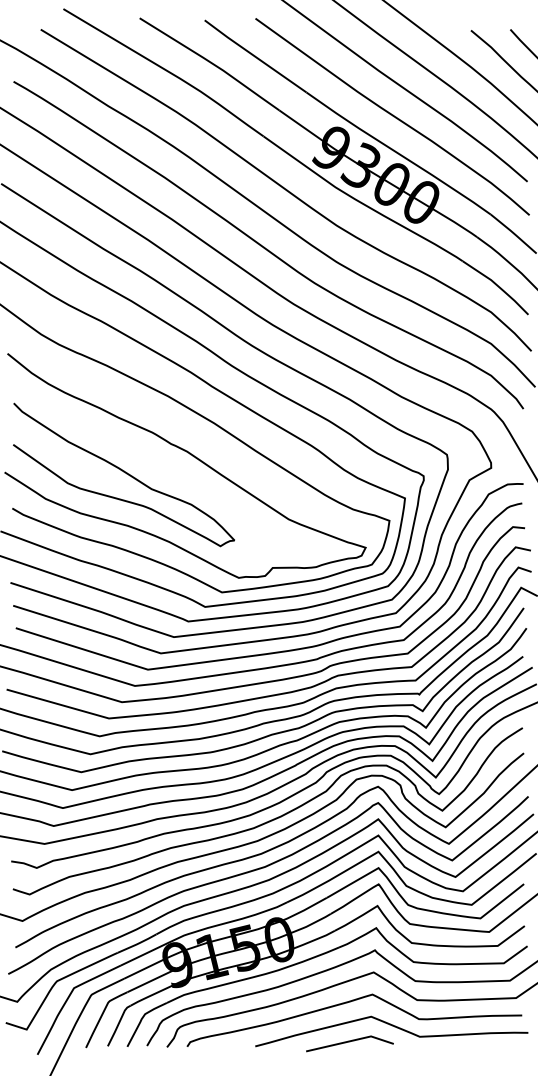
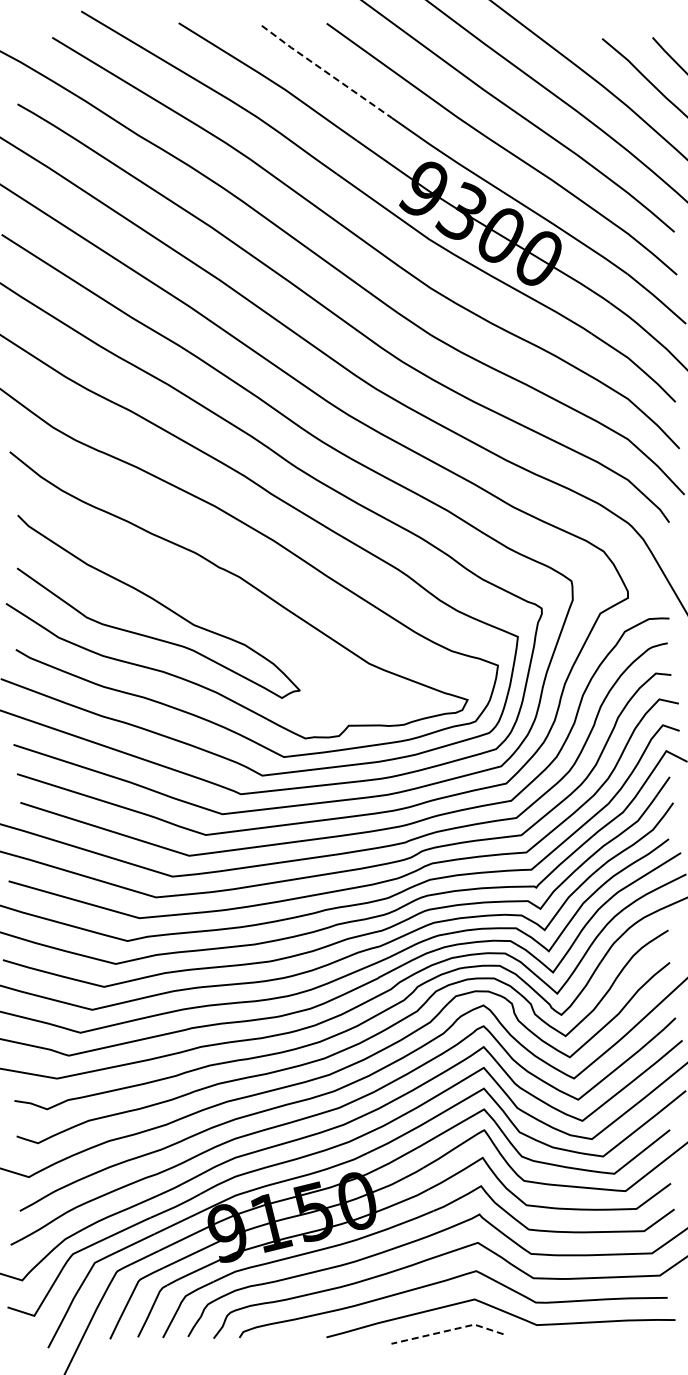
line: (255, 56) -> (326, 72), solid -> dashed
line: (350, 1041) -> (448, 1330), solid -> dashed

